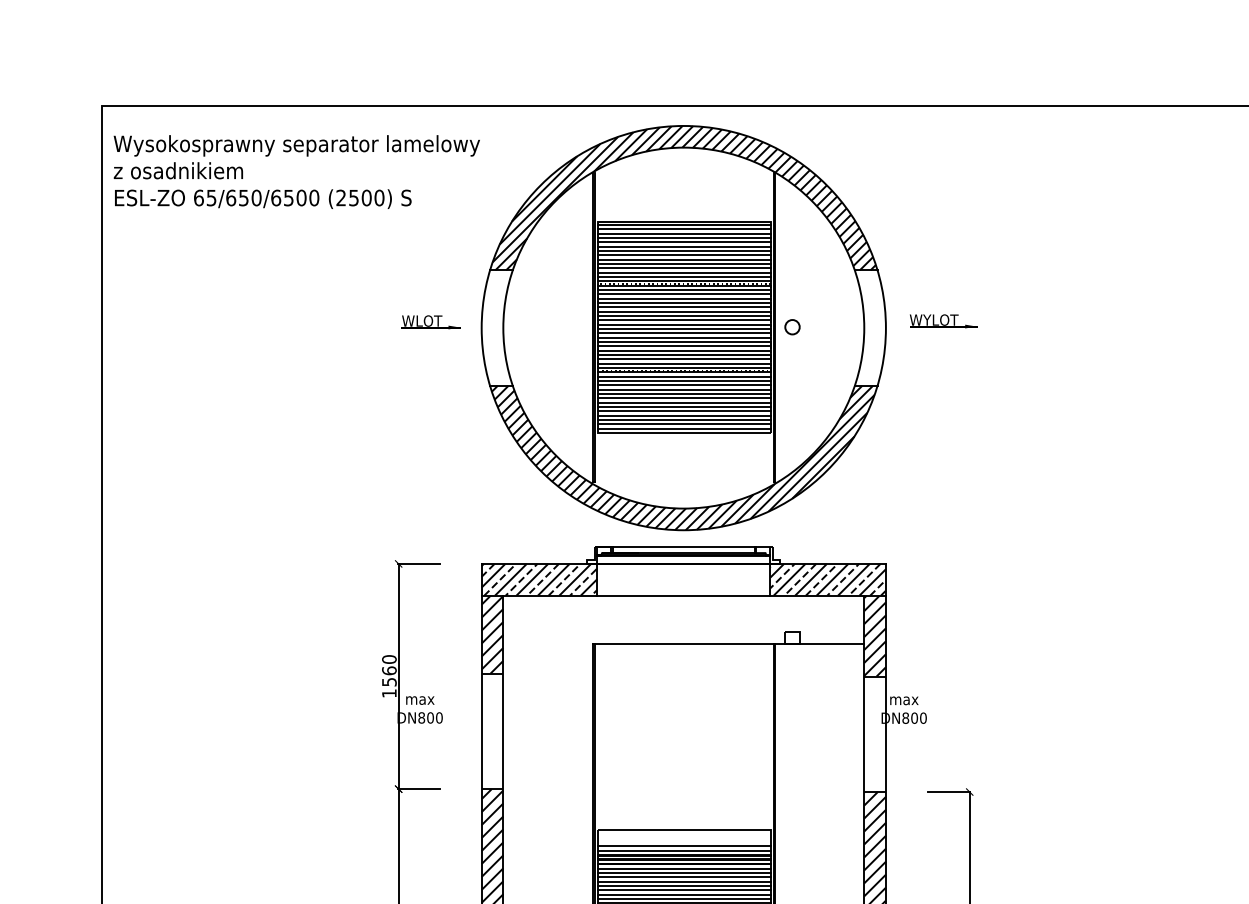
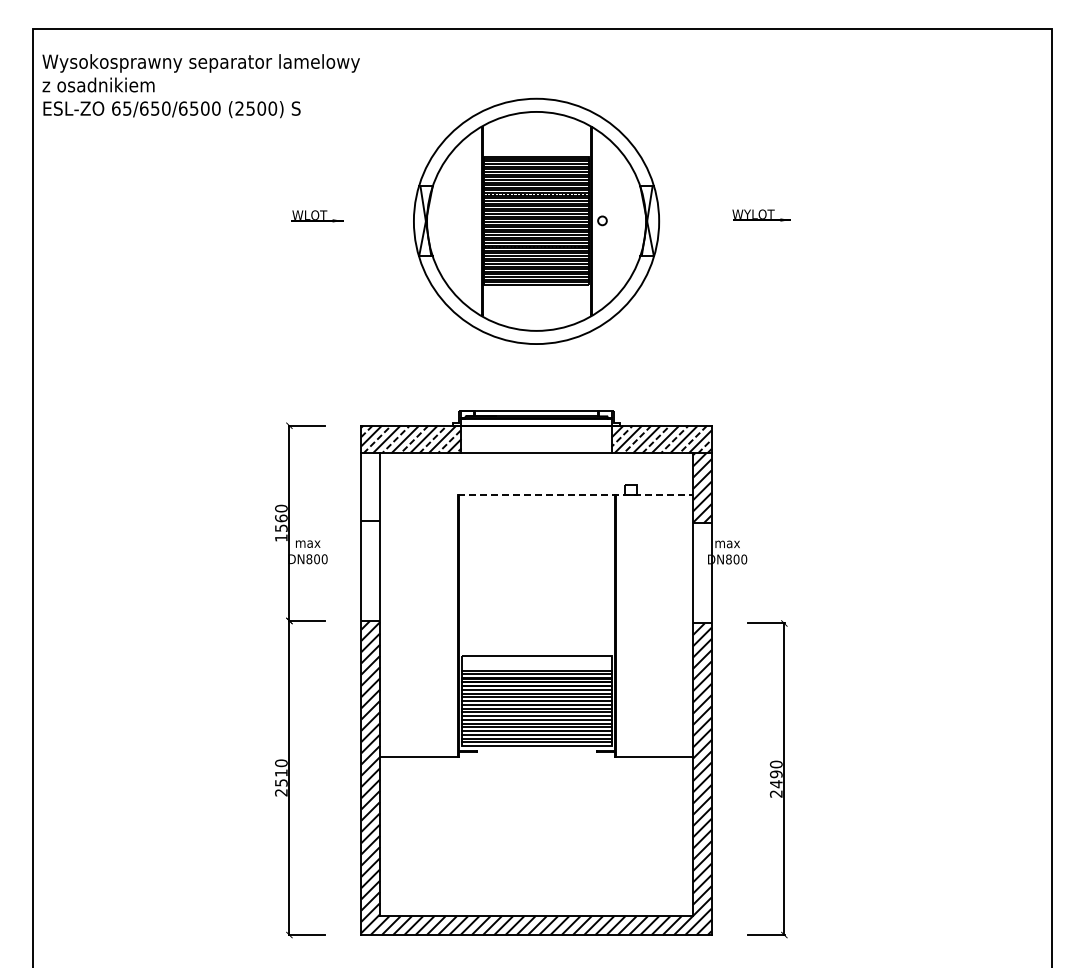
part: (683, 328) -> (536, 221), size x0.7
hatch: (492, 634) -> (370, 486), removed
line: (728, 644) -> (575, 495), solid -> dashed

